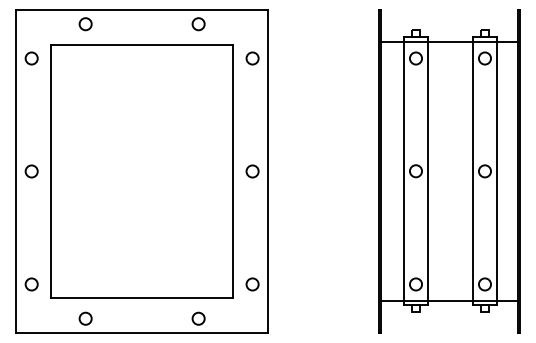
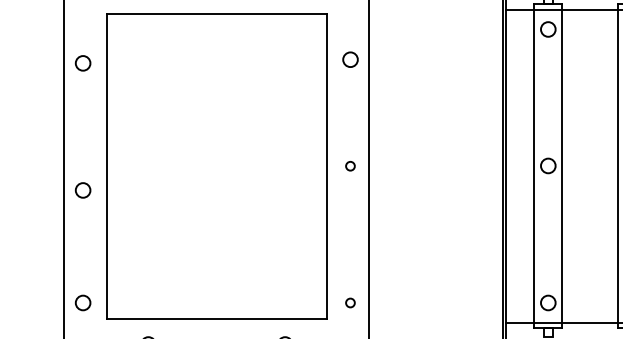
circle: (31, 58) -> (82, 63), moved
circle: (252, 58) -> (350, 59), moved
circle: (31, 171) -> (82, 190), moved
circle: (252, 171) -> (350, 166), size x0.6
circle: (252, 284) -> (350, 303), size x0.6

